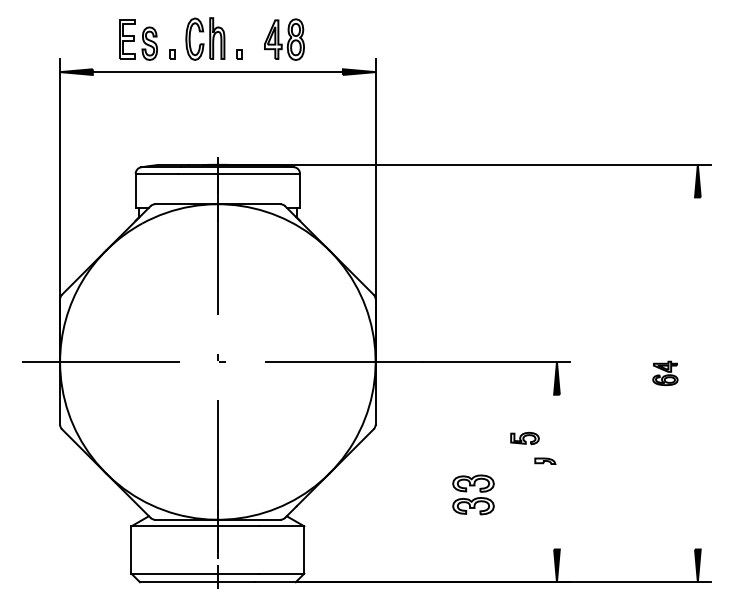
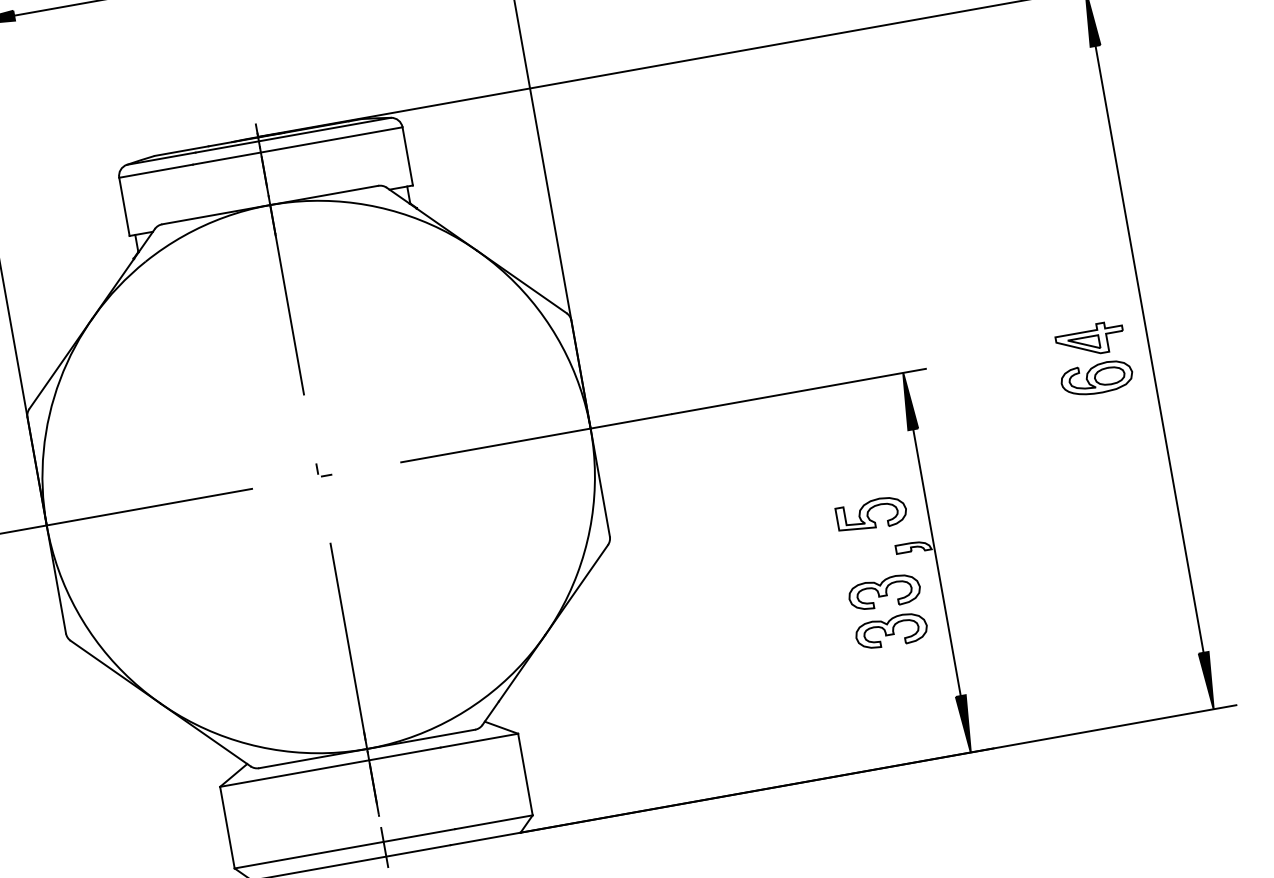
part: (665, 373) -> (1093, 359), size x1.67
line: (697, 373) -> (1148, 349), added
part: (524, 438) -> (870, 514), size x1.43
line: (556, 471) -> (936, 561), added
part: (473, 494) -> (887, 611), moved

